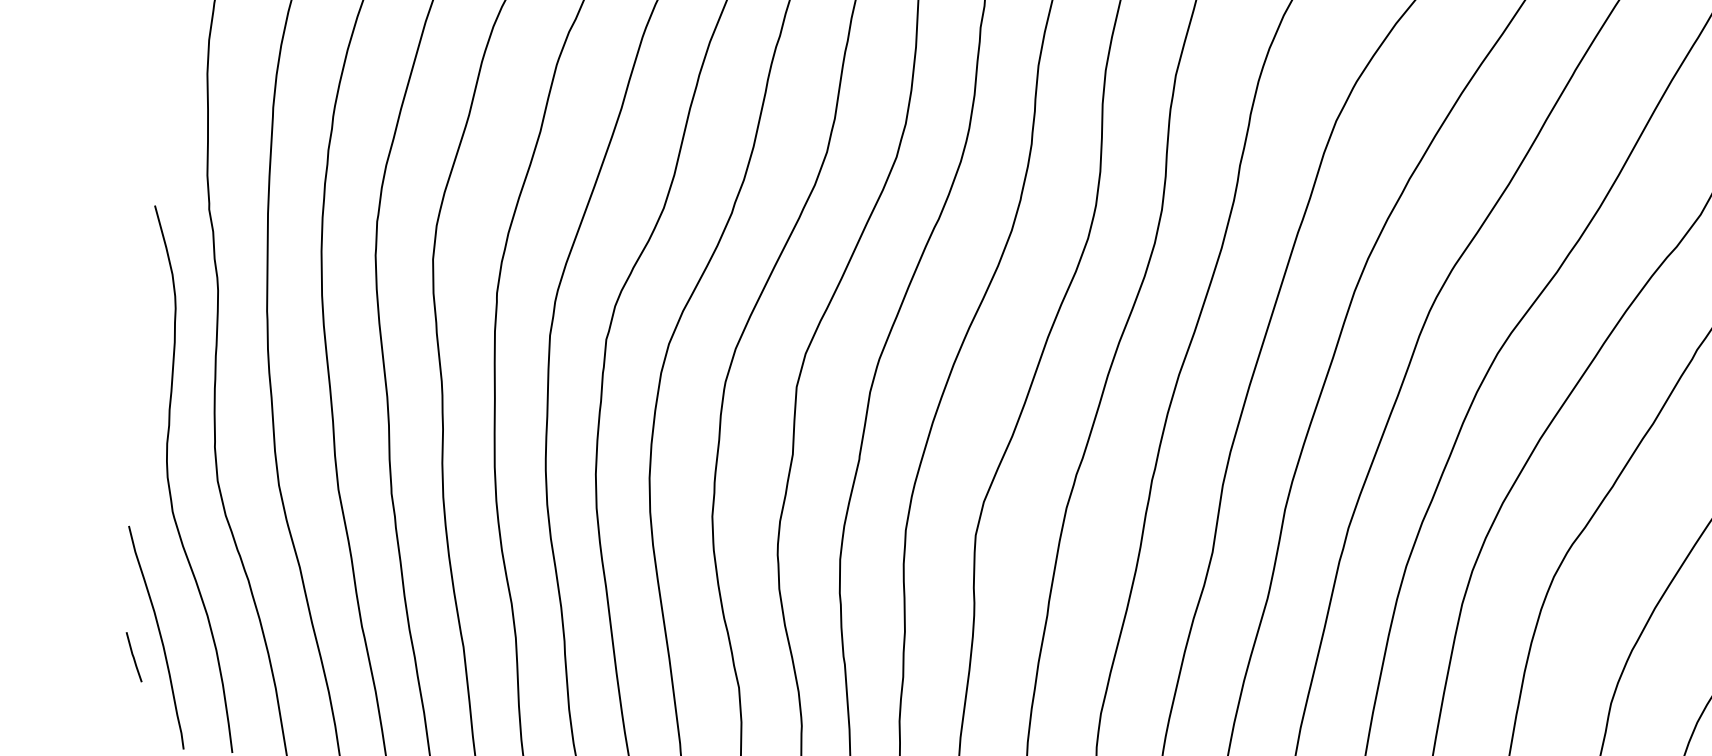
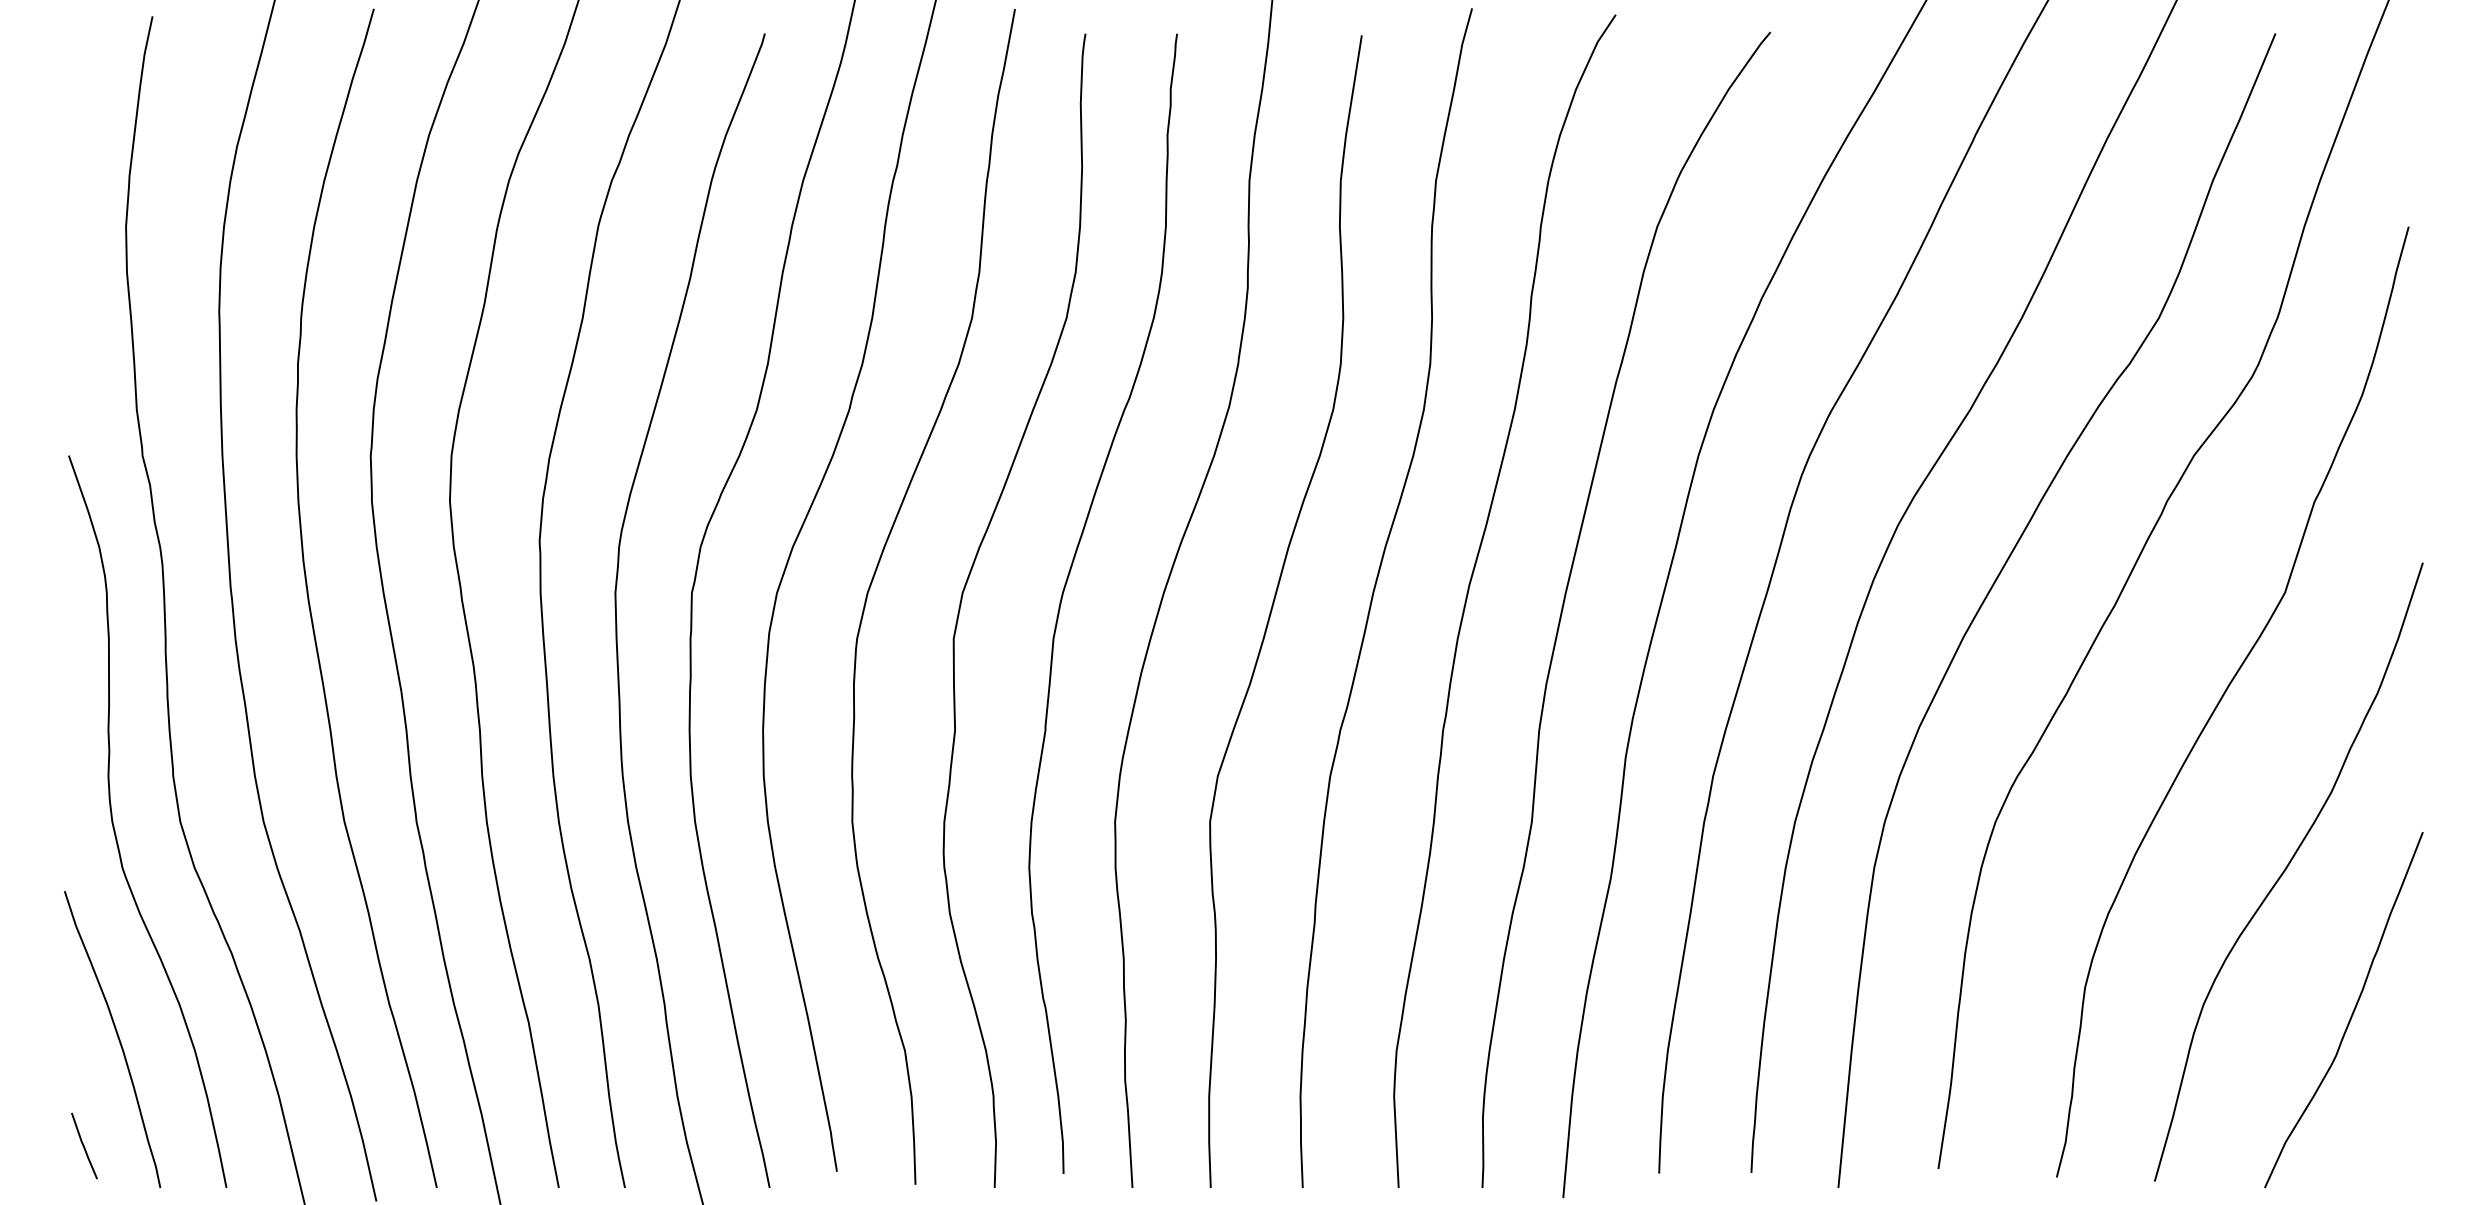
line: (134, 656) -> (84, 1145), moved

